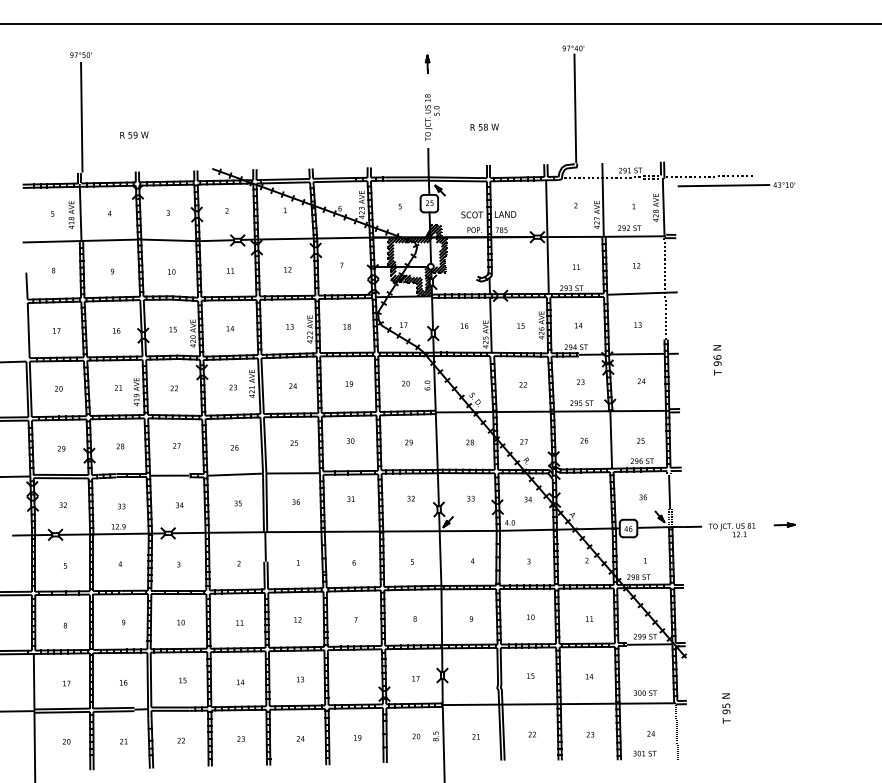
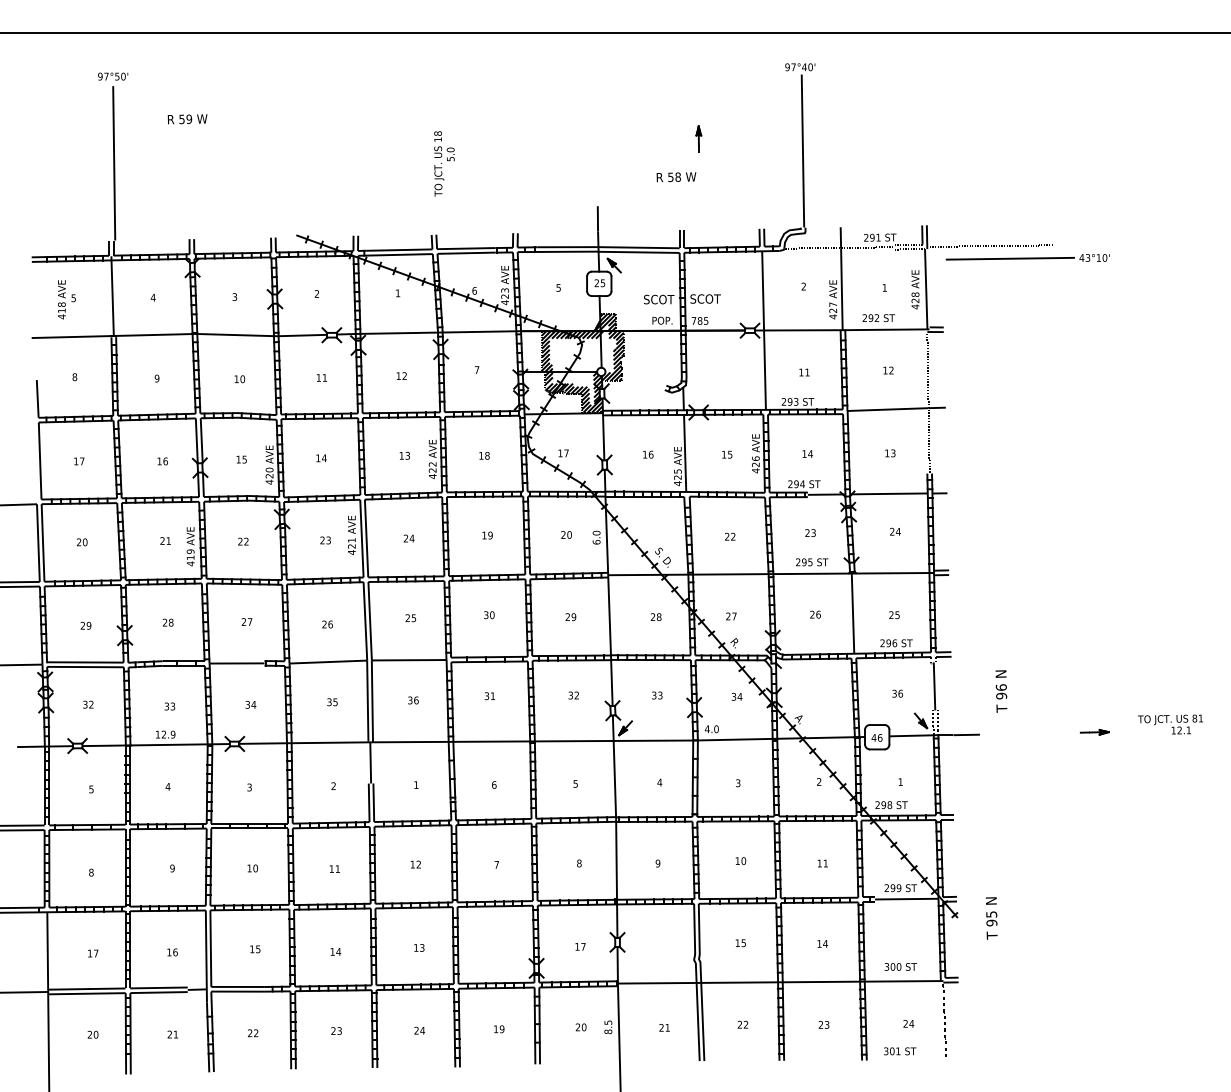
part: (427, 64) -> (698, 138), moved
text: (432, 117) -> (444, 163), moved
text: (134, 135) -> (187, 119), moved
text: (71, 214) -> (61, 299), moved
text: (505, 214) -> (705, 298), LAND -> SCOT
text: (717, 360) -> (1001, 691), moved
text: (731, 530) -> (1170, 724), moved
text: (726, 708) -> (991, 918), moved

